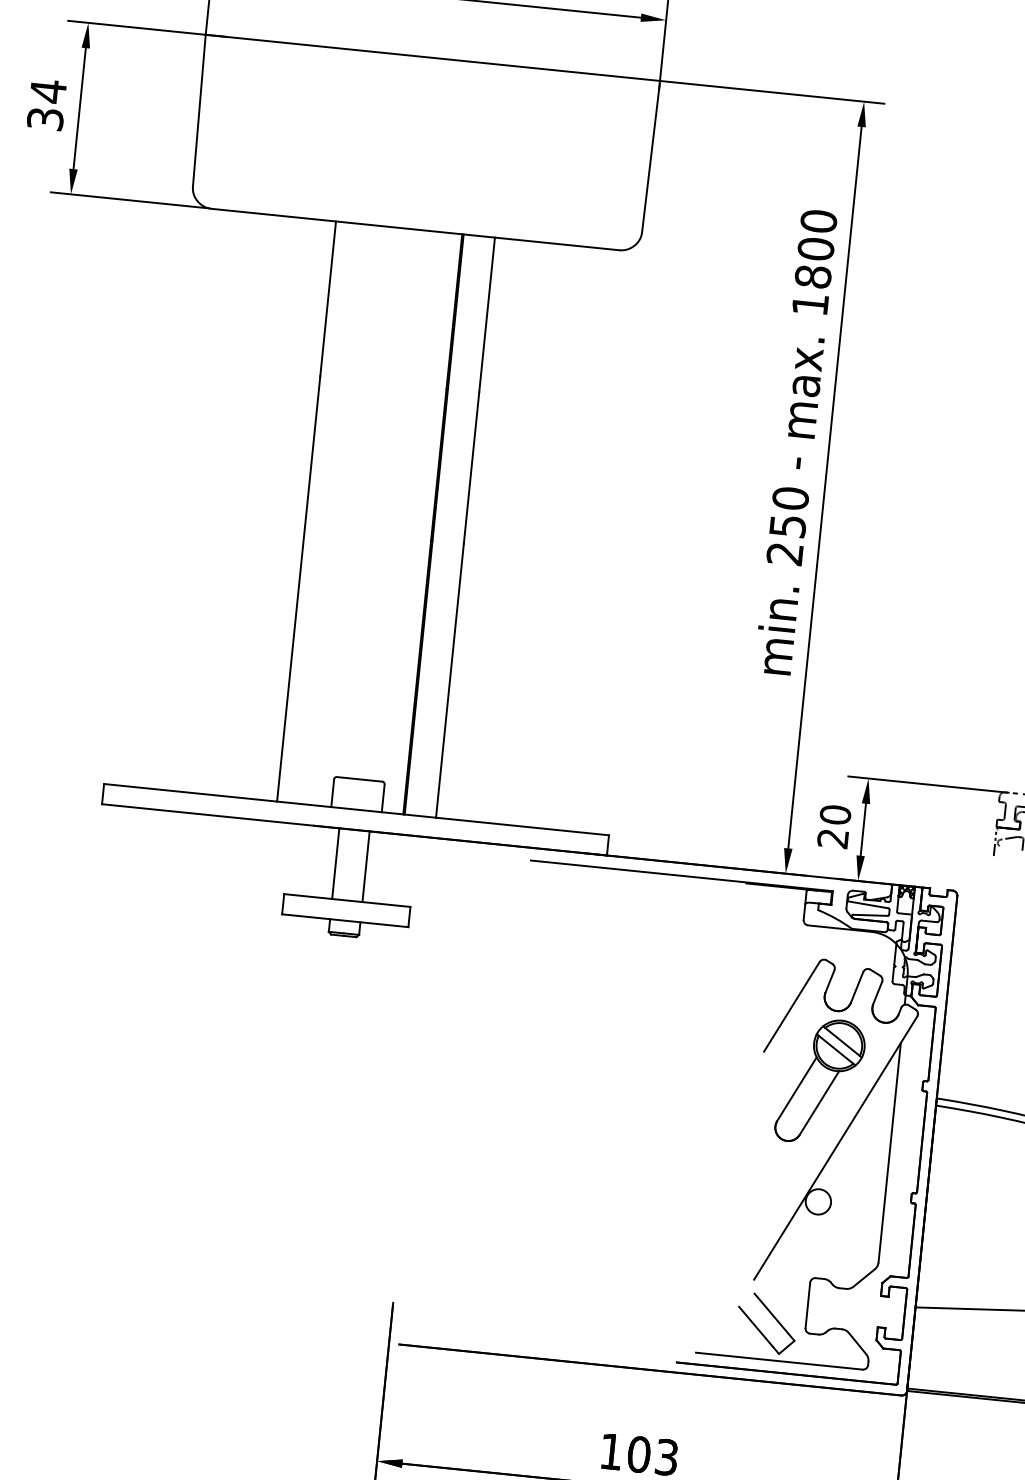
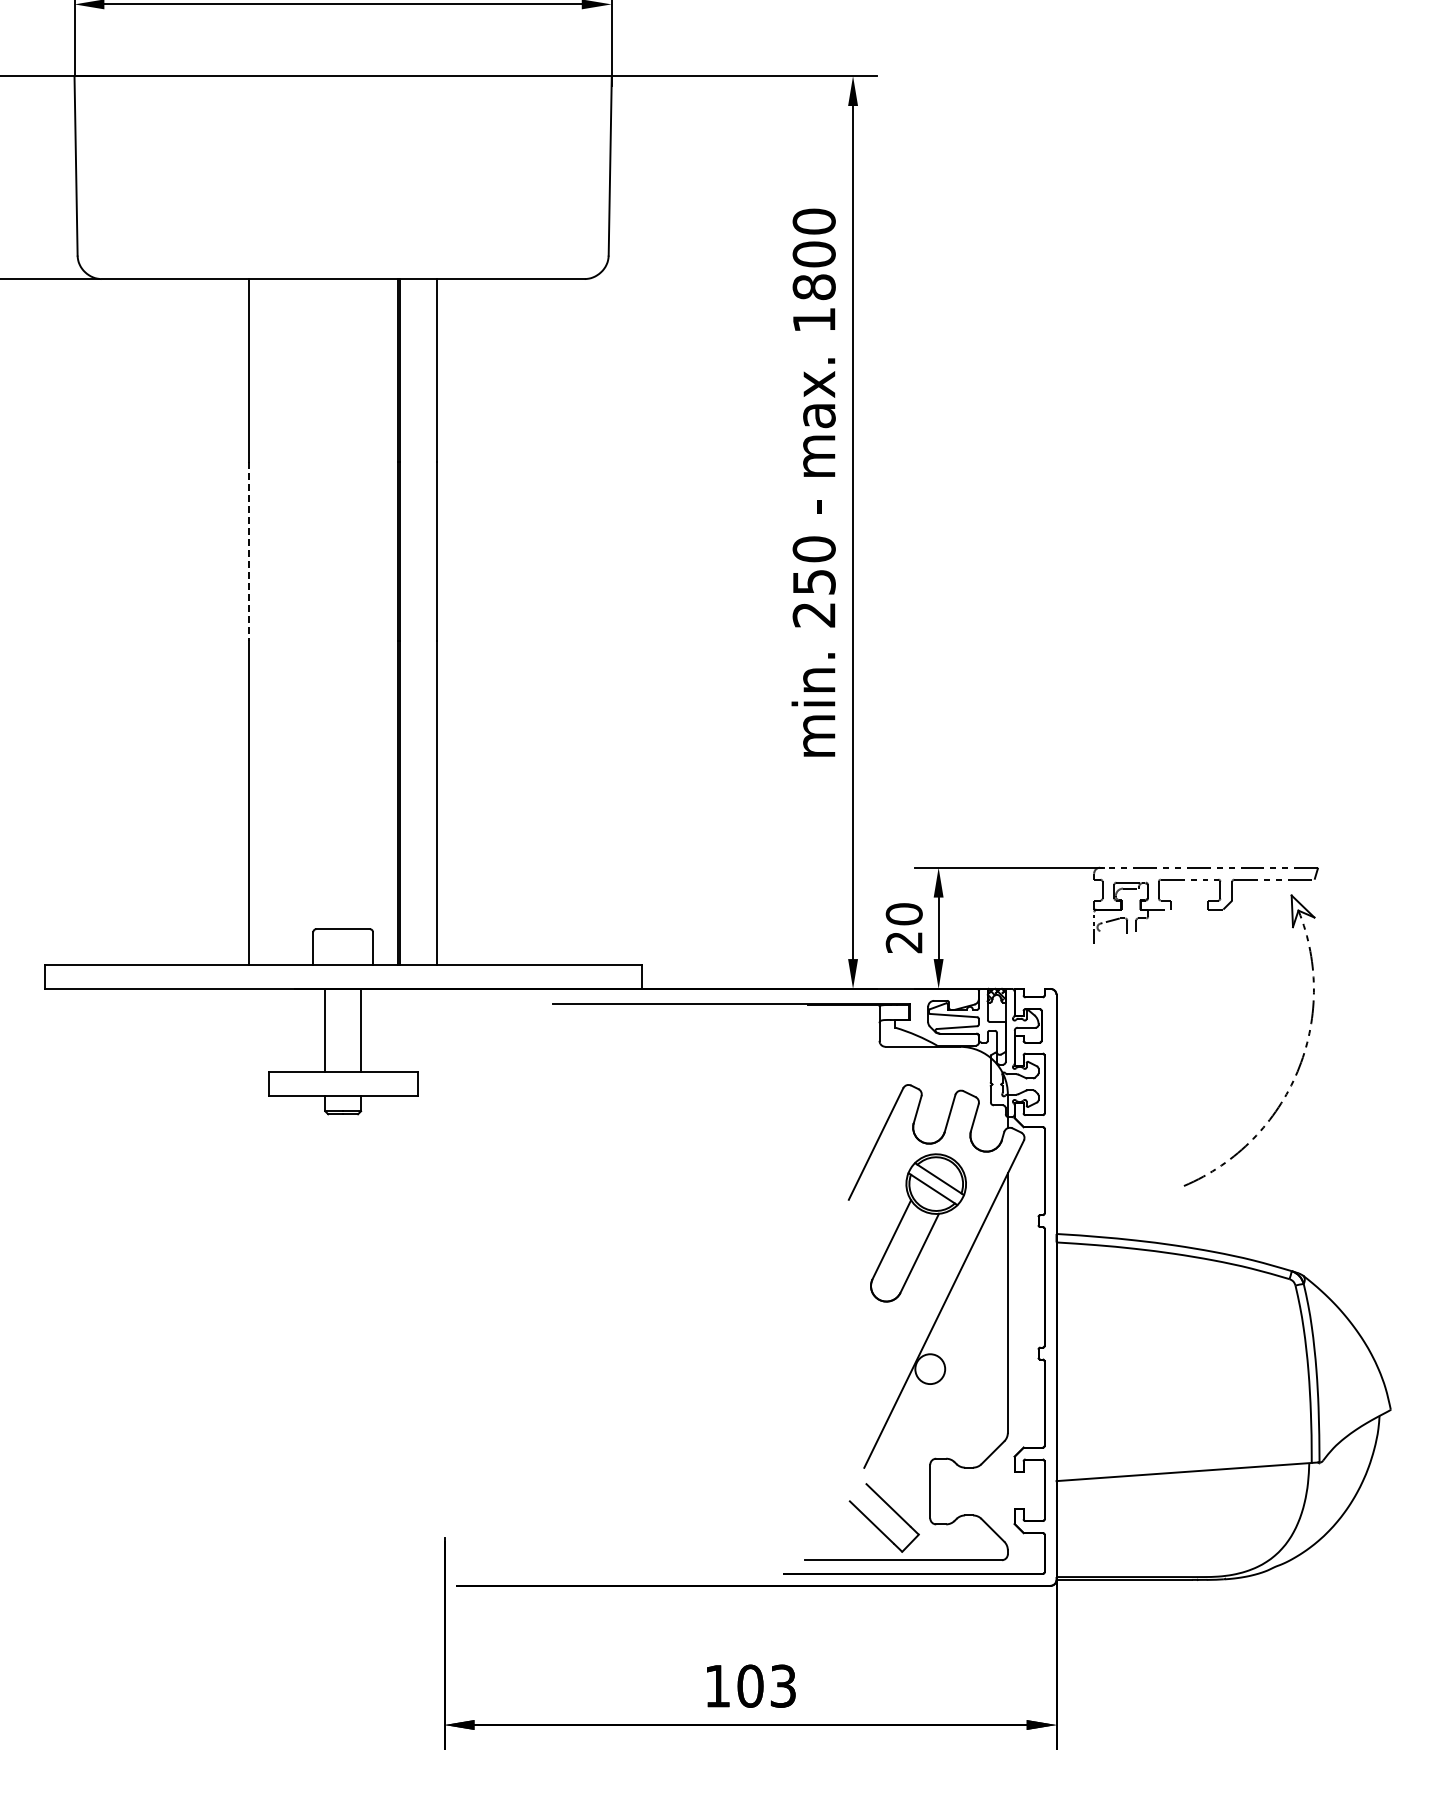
line: (312, 451) -> (249, 551), solid -> dashed

